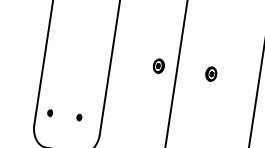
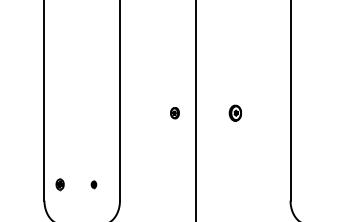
part: (158, 65) -> (174, 112), size x0.7
part: (50, 112) -> (60, 184), size x1.6

